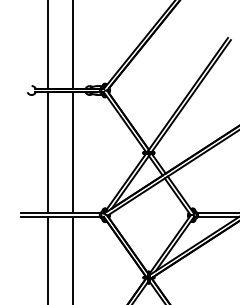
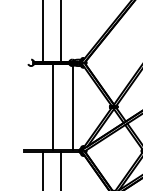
line: (47, 152) -> (52, 106), moved
line: (73, 152) -> (72, 106), moved

